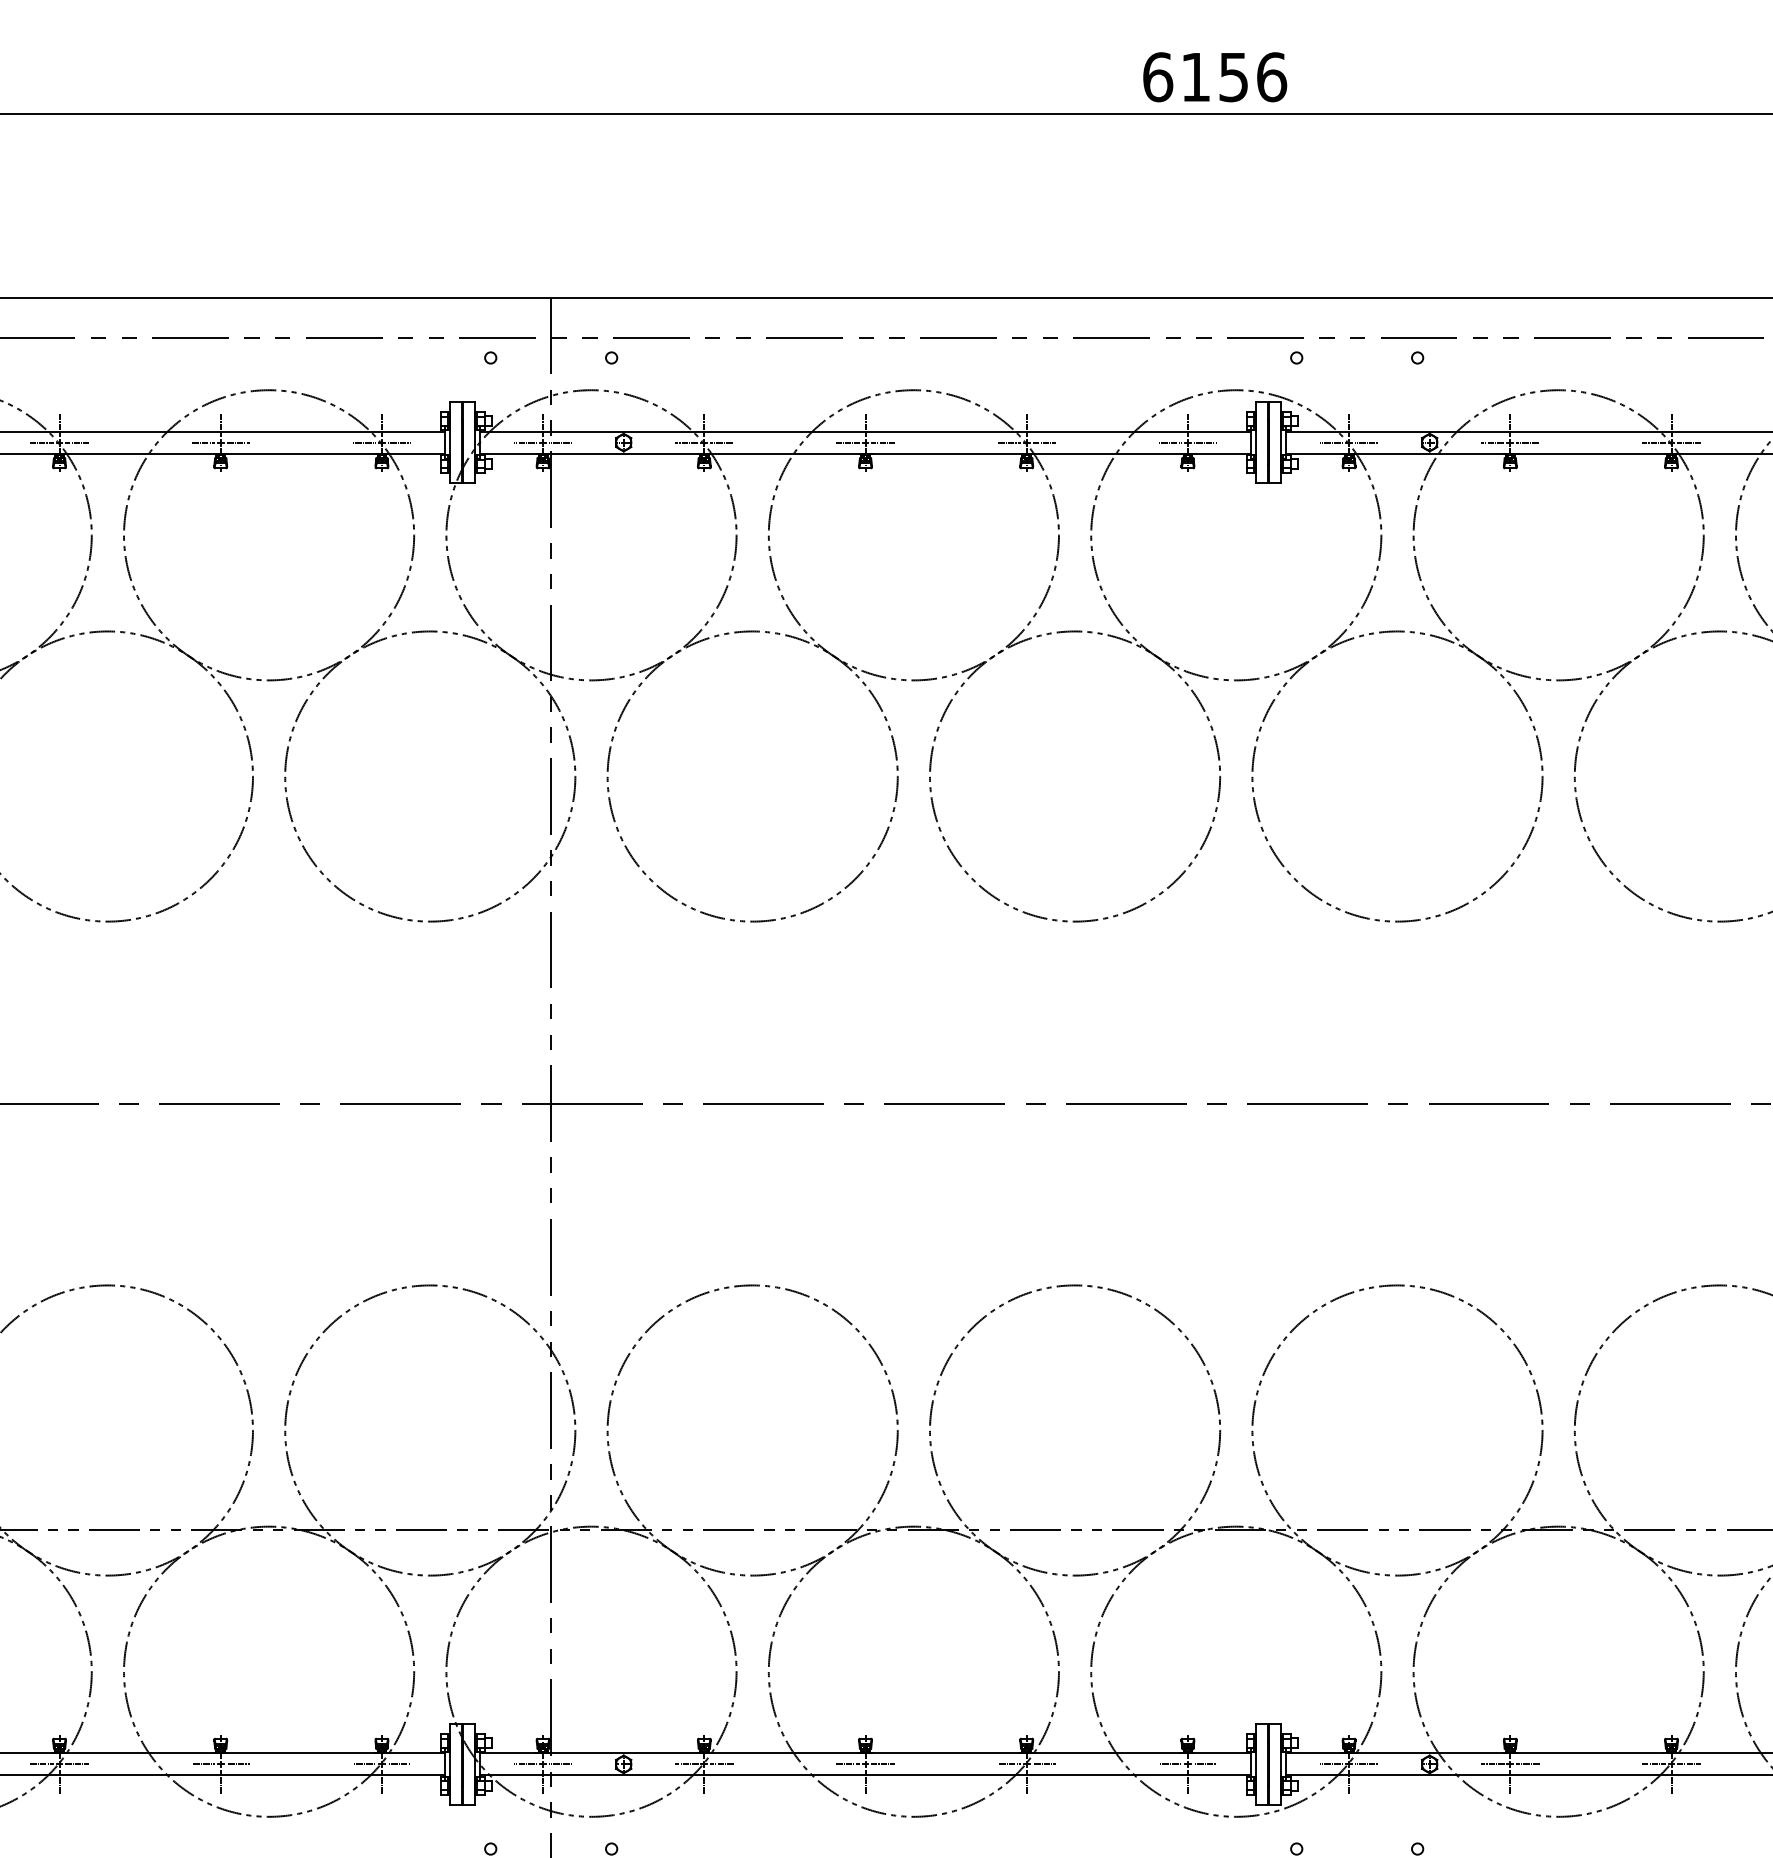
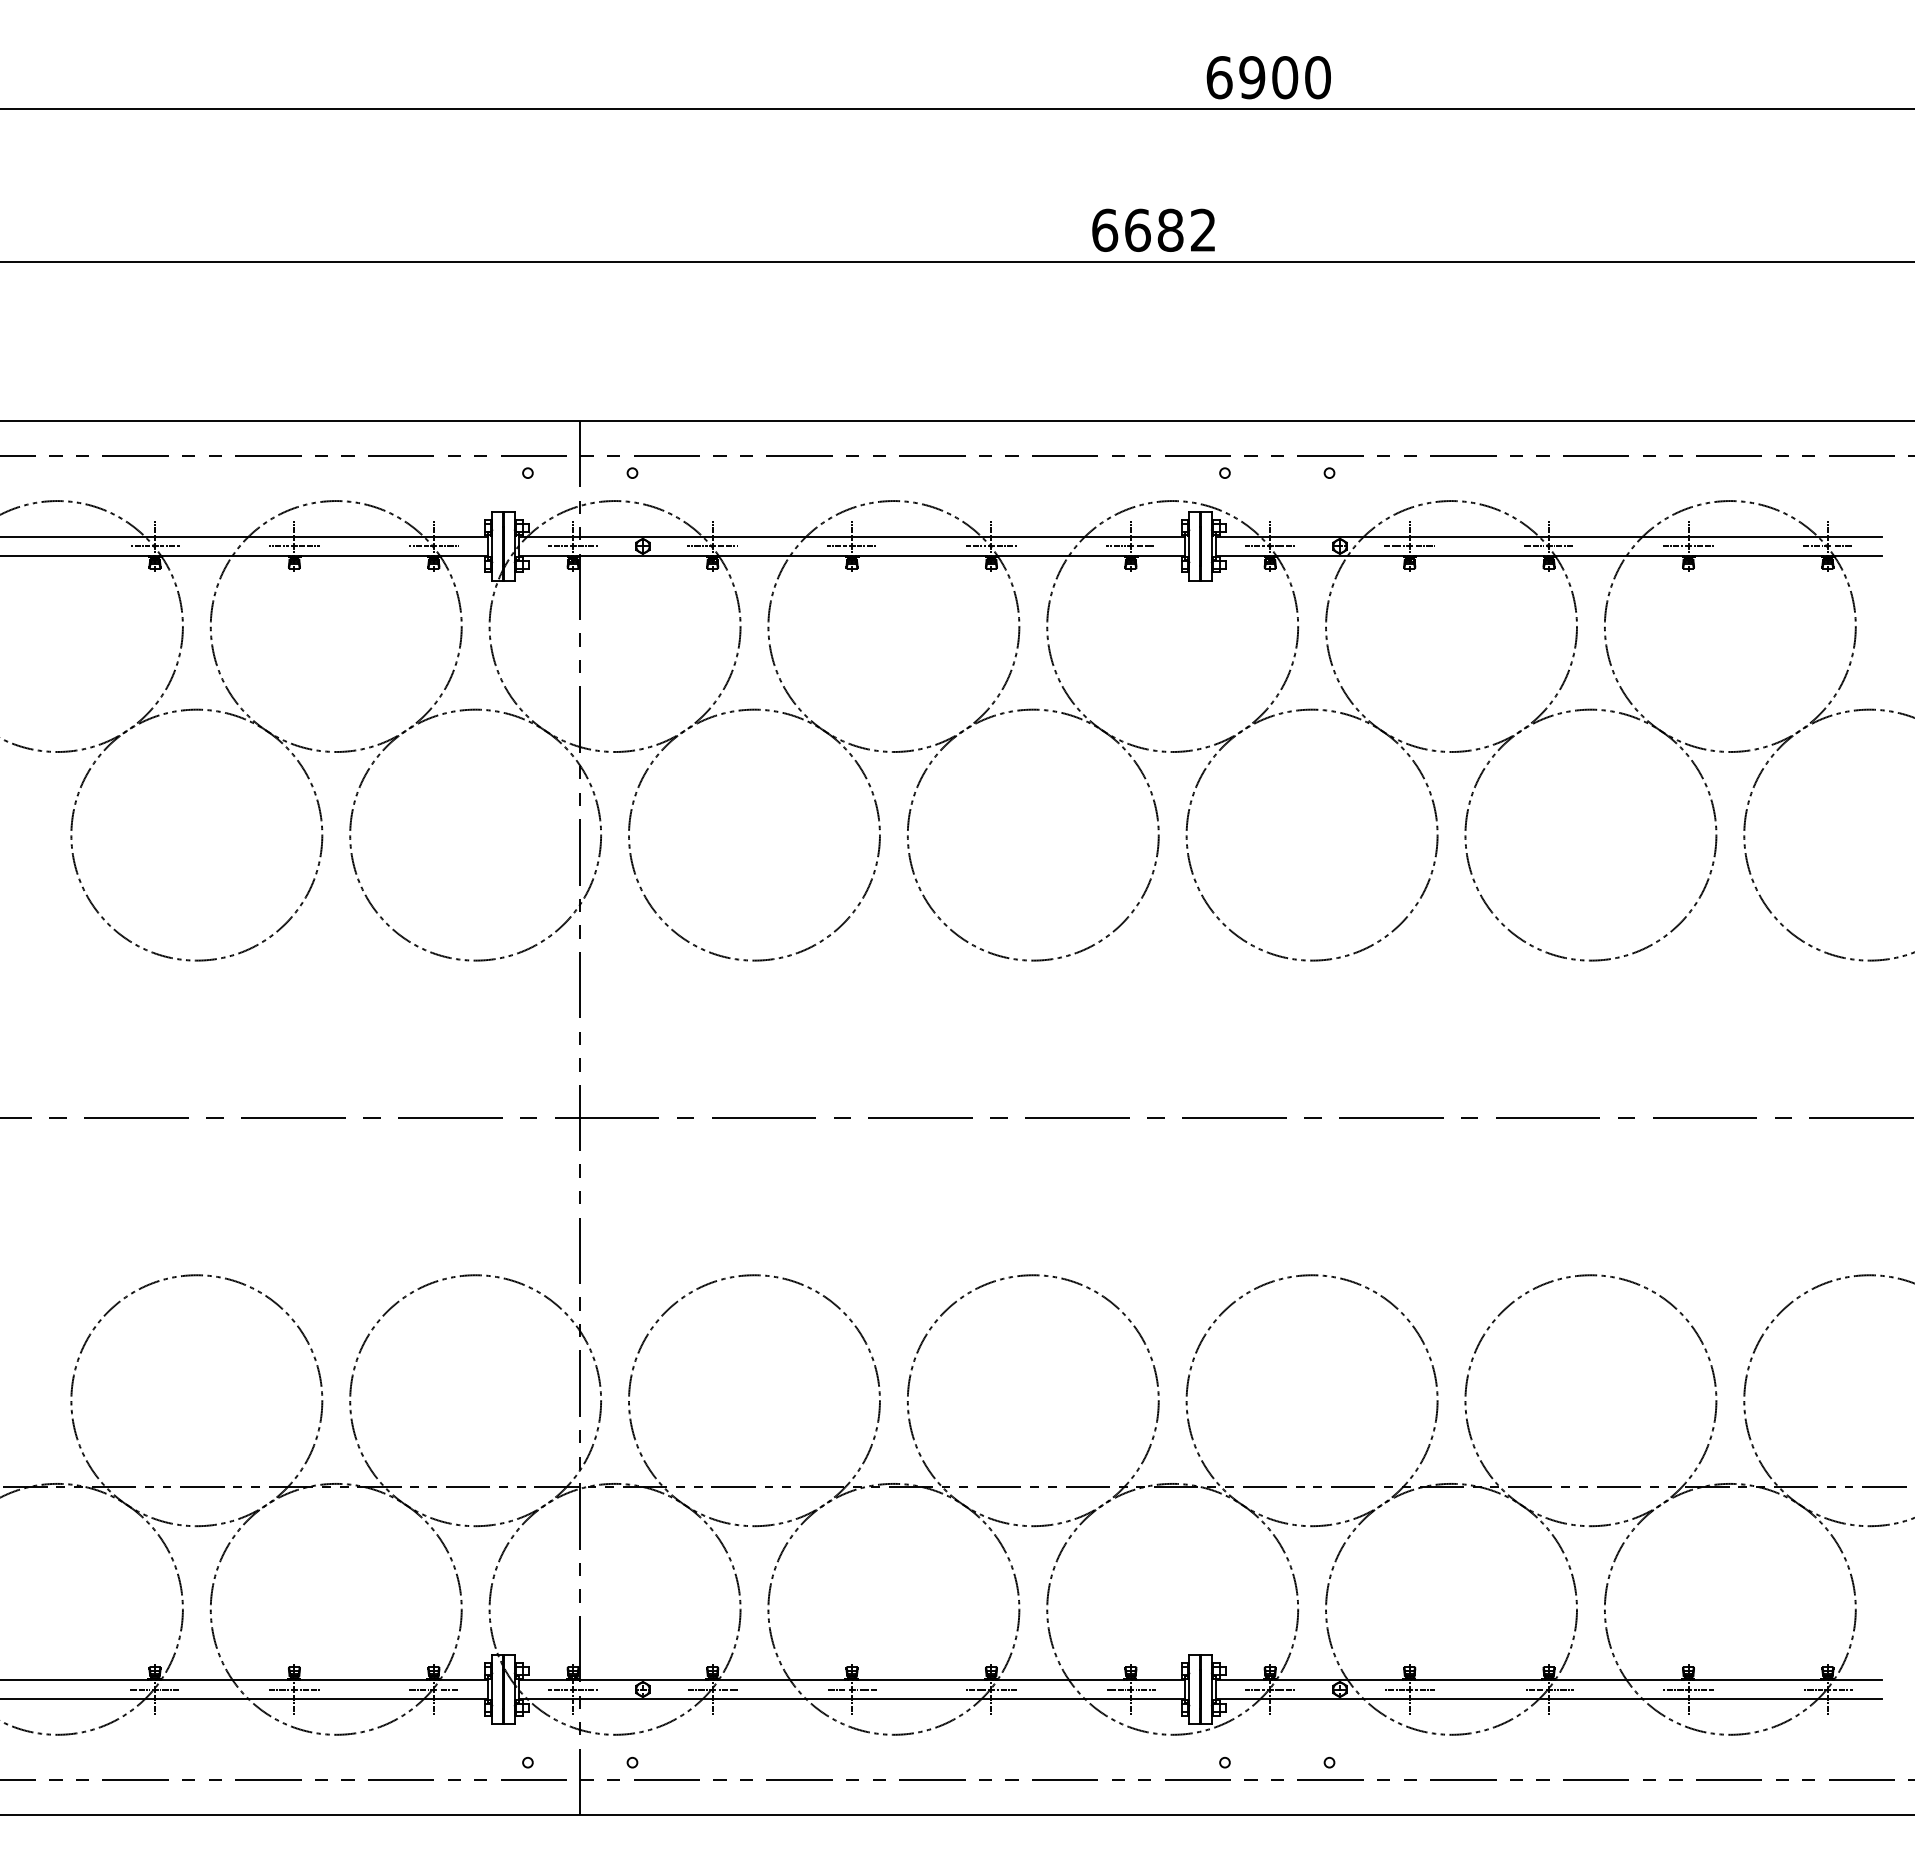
text: (1233, 77) -> (1170, 230), 6156 -> 6682

